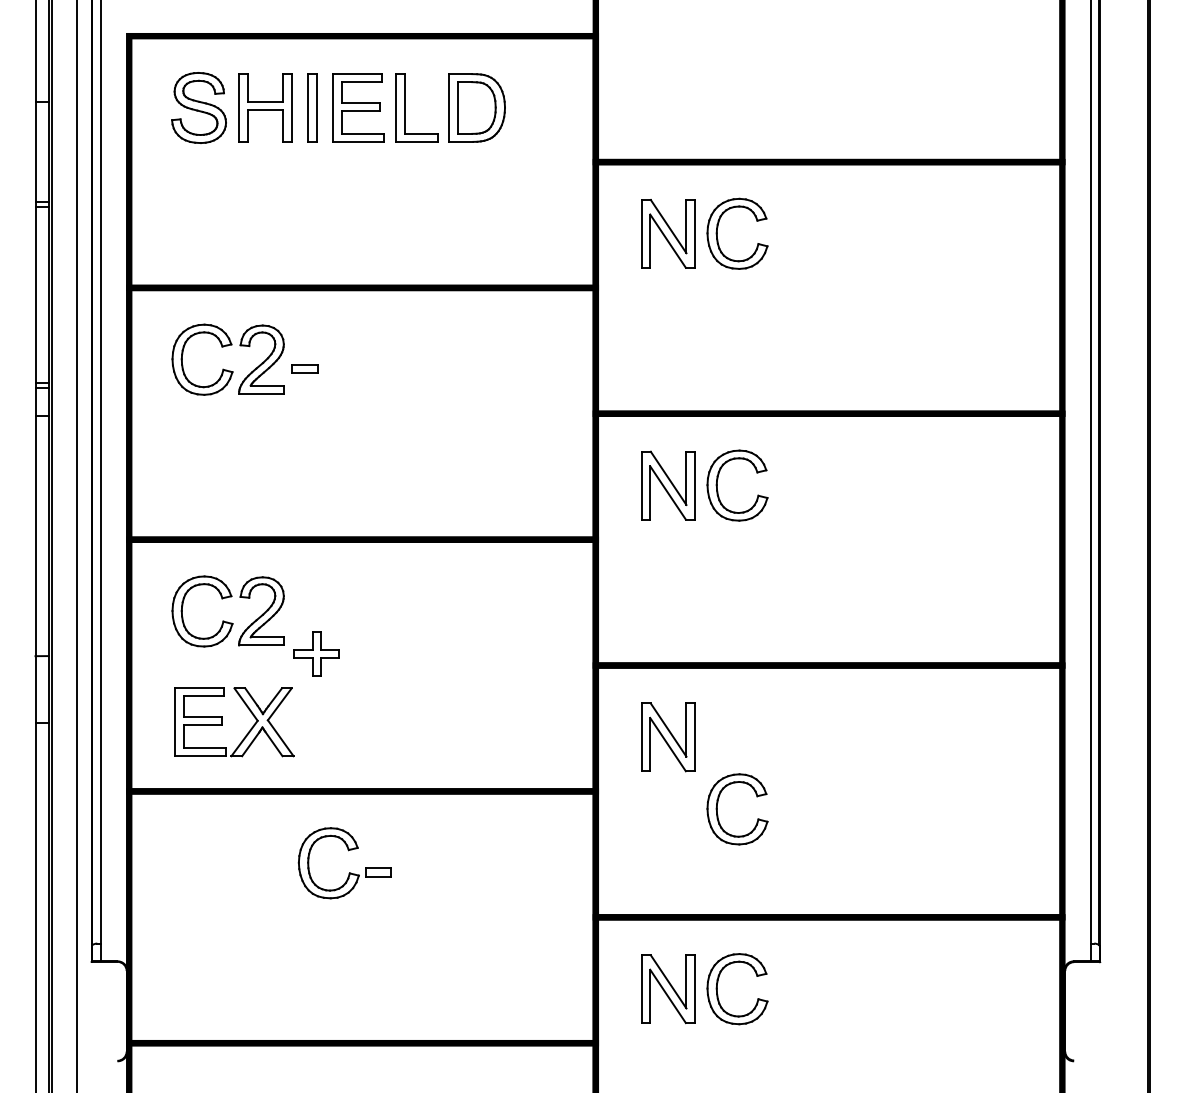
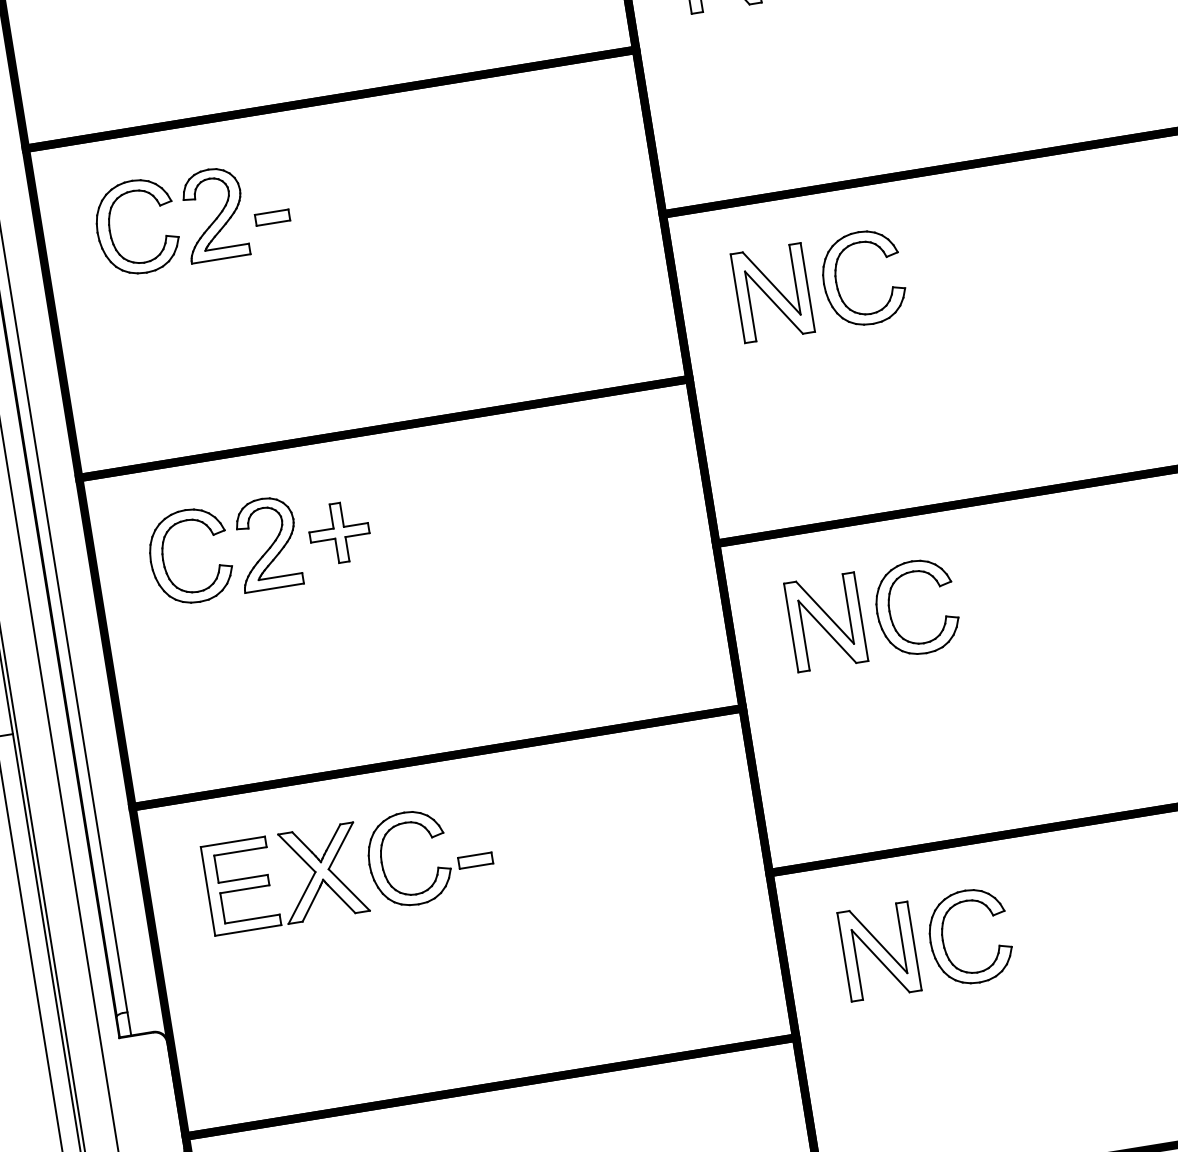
part: (316, 653) -> (339, 532), moved
part: (222, 722) -> (269, 881), moved
part: (718, 803) -> (890, 604), moved

